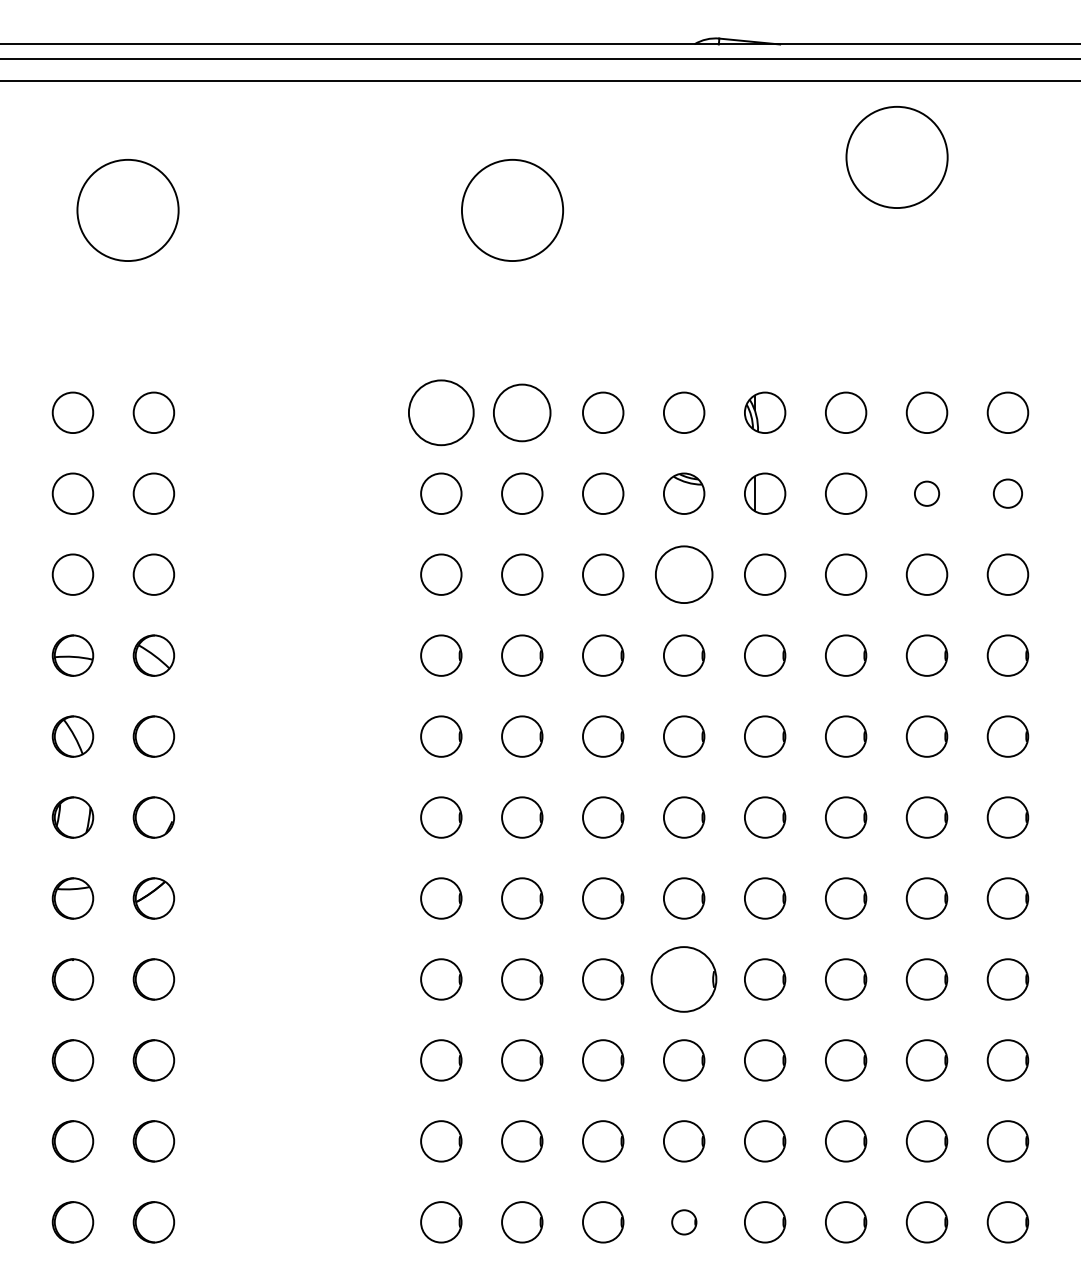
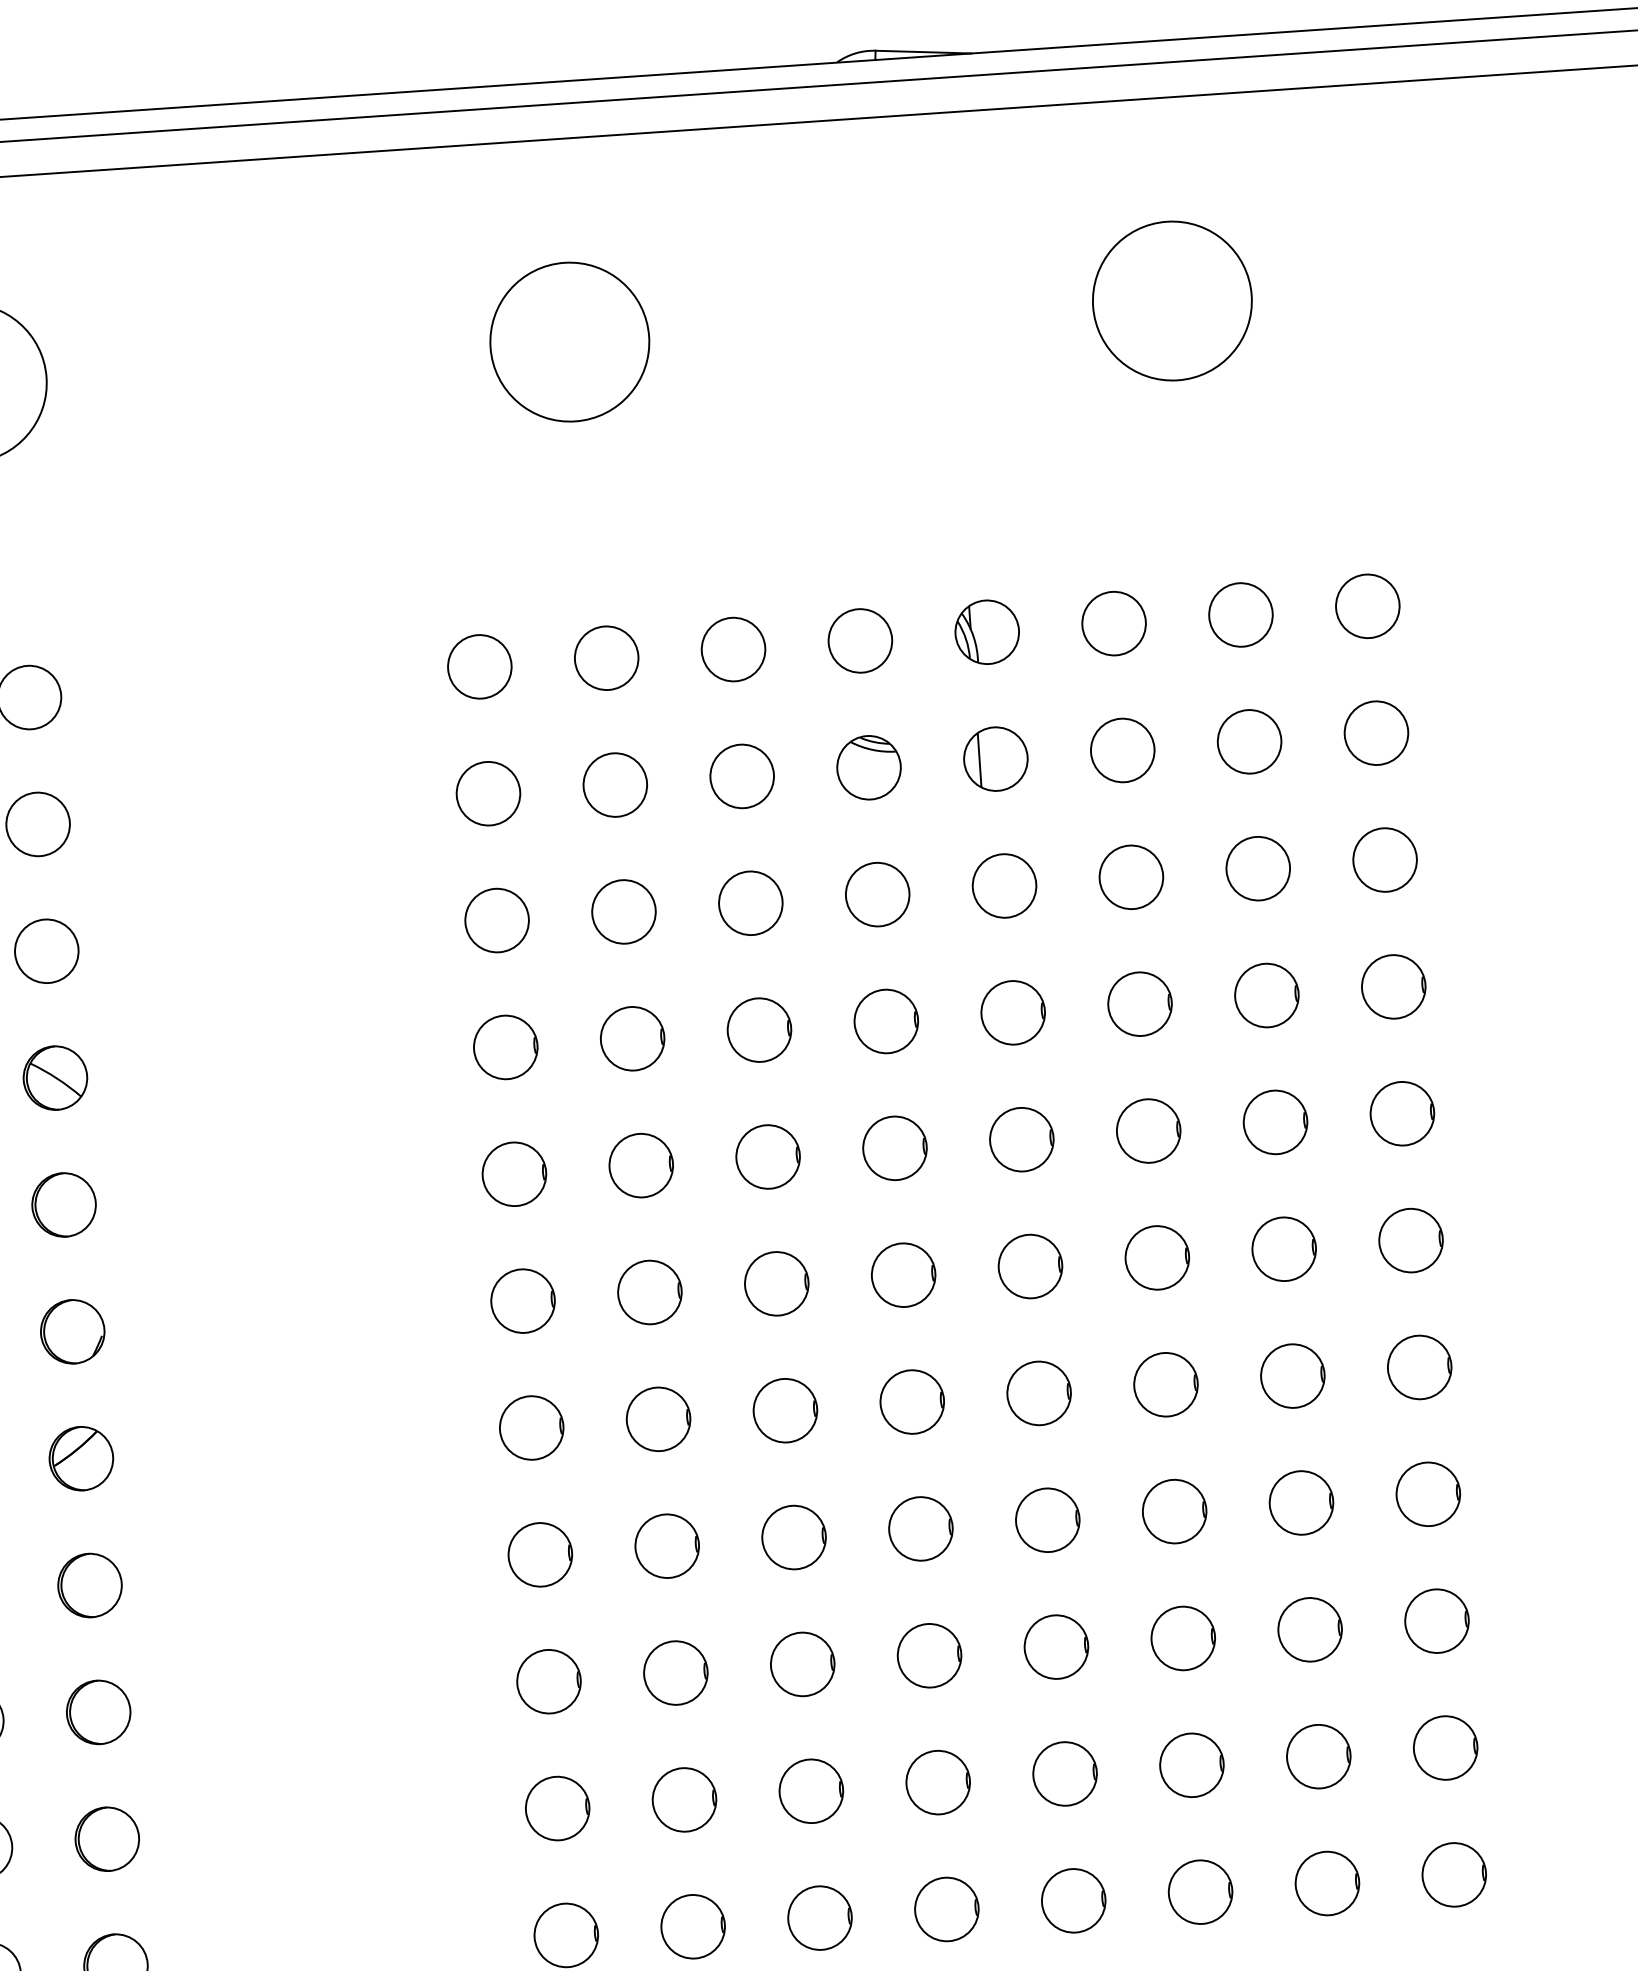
circle: (896, 157) -> (1171, 301), moved
circle: (441, 412) -> (480, 666), size x0.62
circle: (522, 412) -> (607, 657), size x0.71
circle: (926, 493) -> (1248, 741), size x1.67
circle: (1007, 493) -> (1375, 732), size x1.43
circle: (683, 574) -> (876, 894), size x0.71
part: (684, 979) -> (921, 1528), size x0.62
part: (684, 1222) -> (947, 1909), size x1.67

